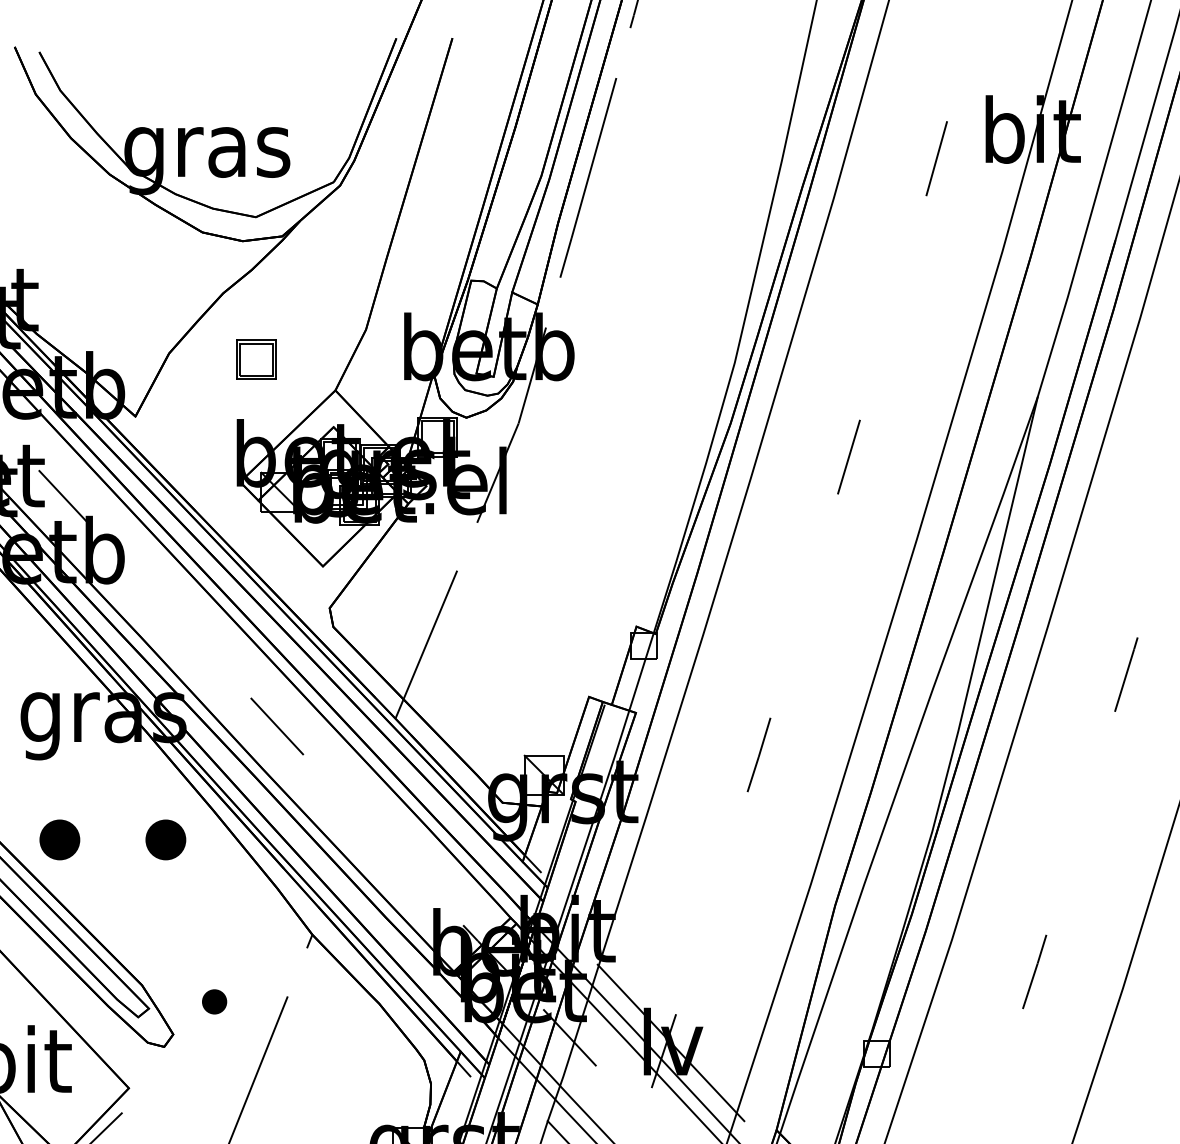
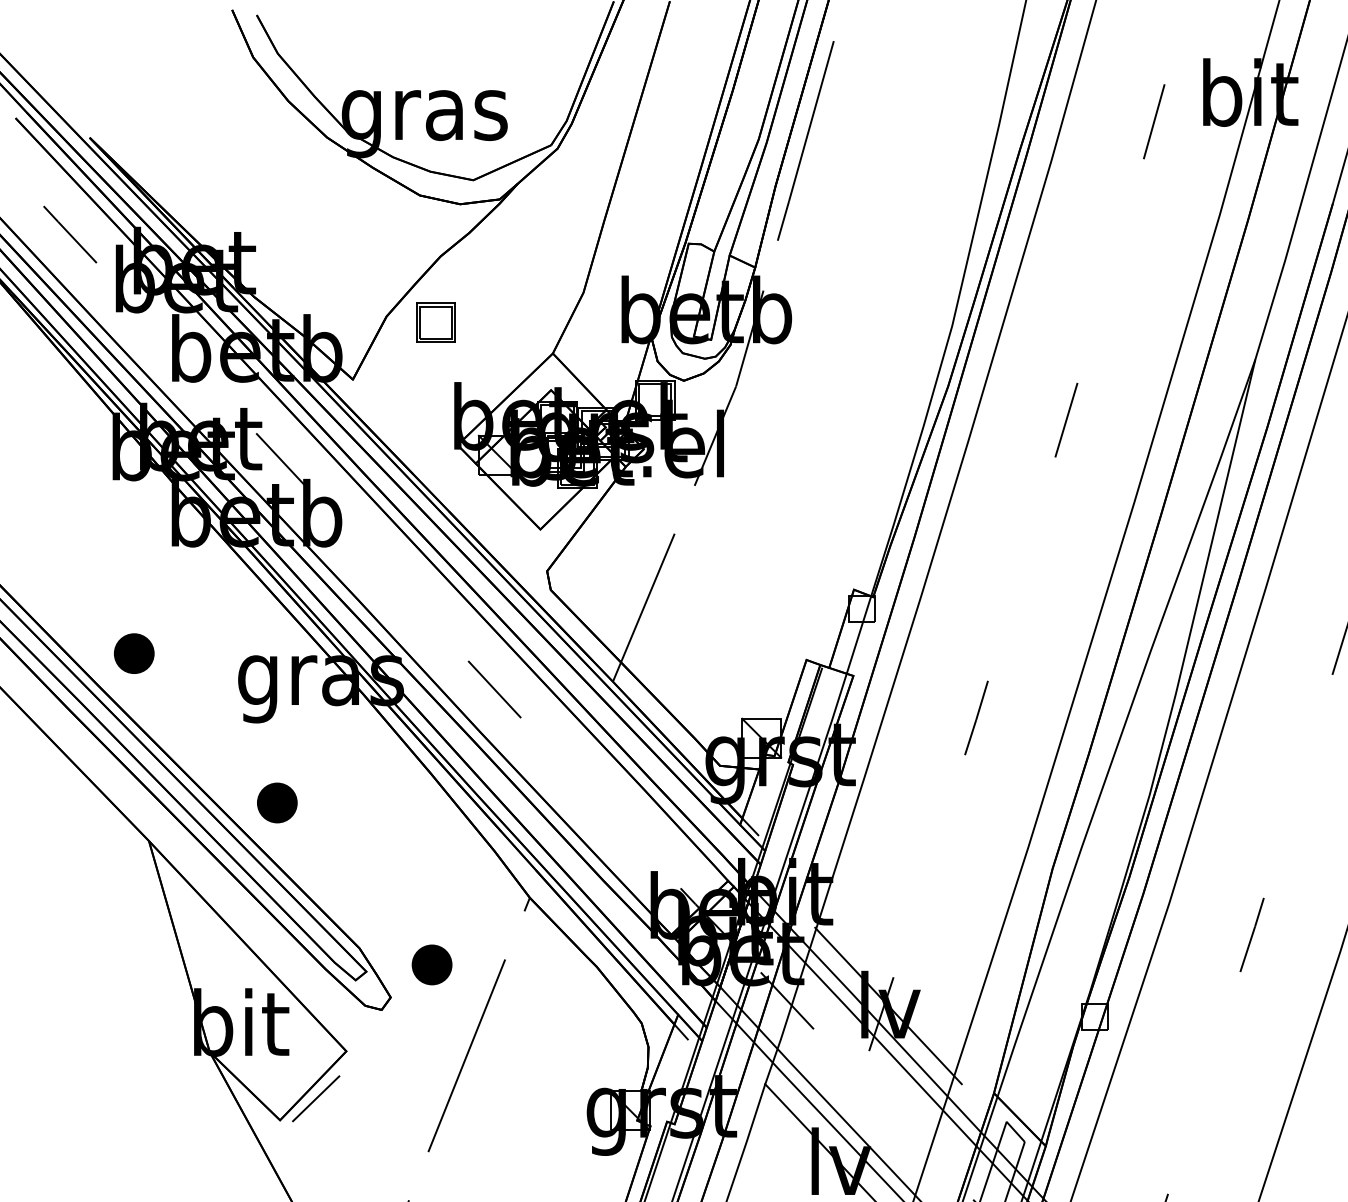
part: (256, 359) -> (435, 322), moved
part: (166, 839) -> (383, 802), removed
part: (214, 1001) -> (431, 964), size x1.67

